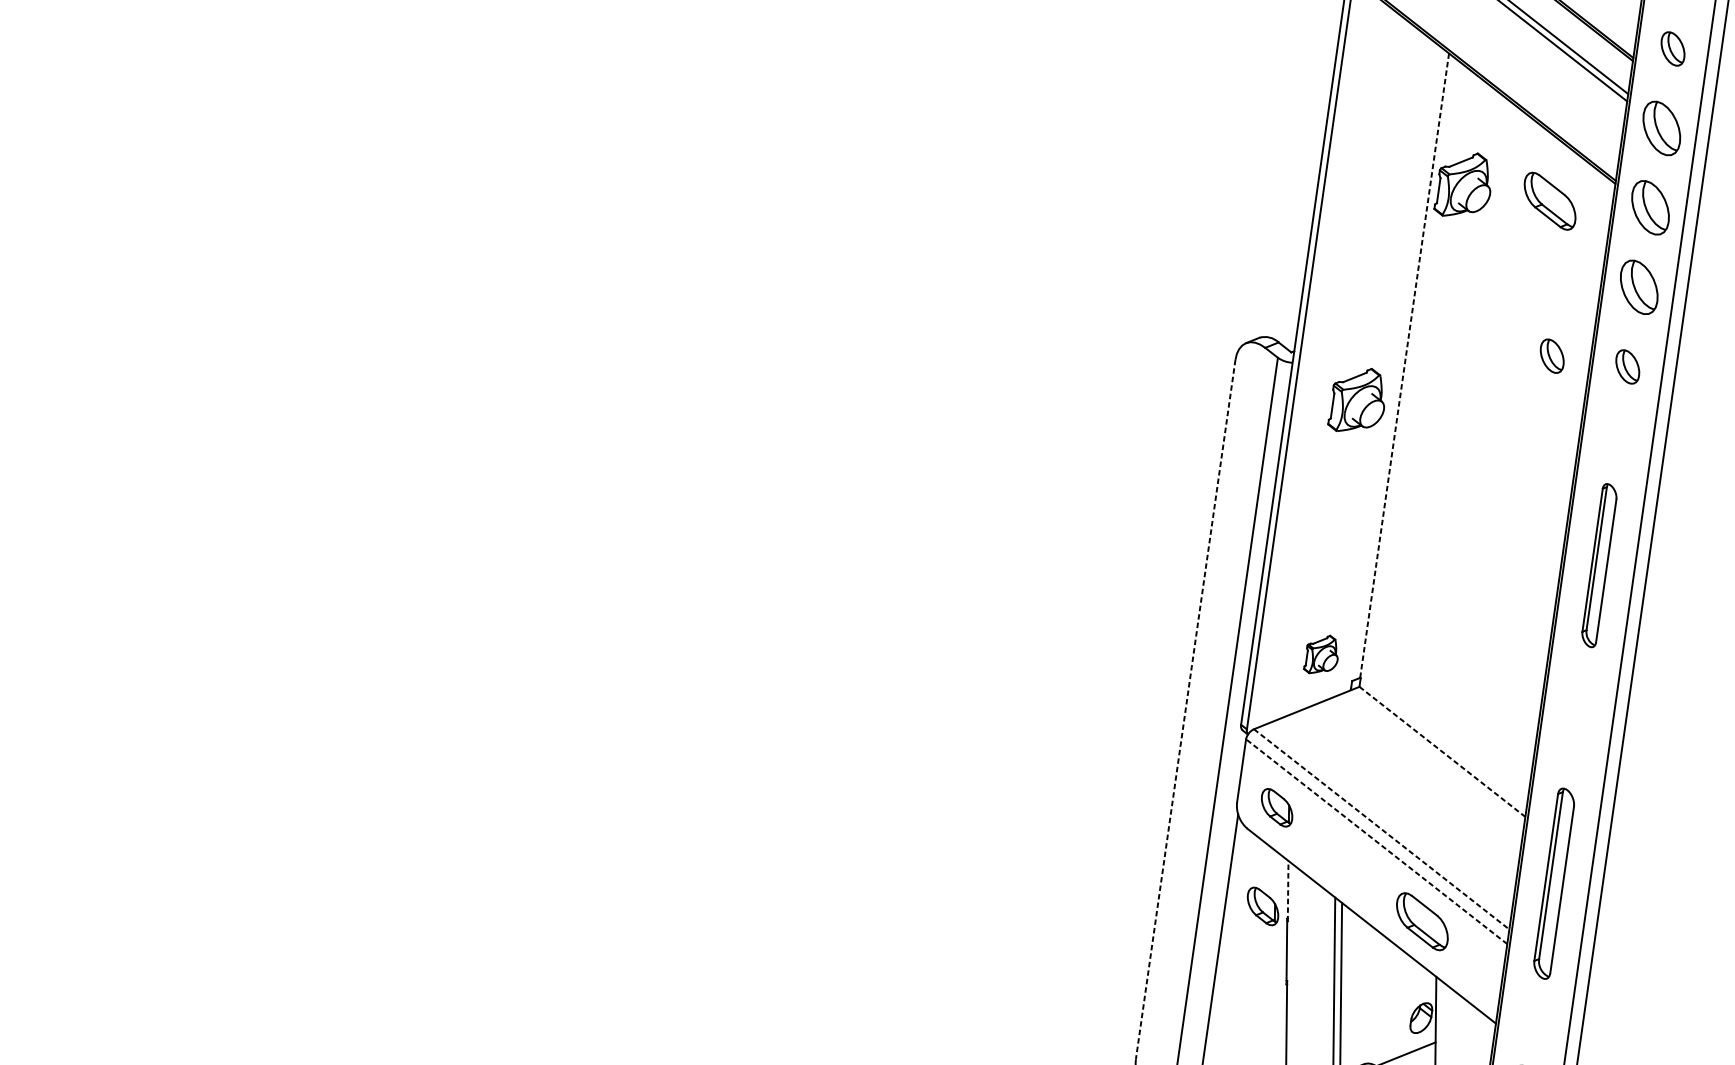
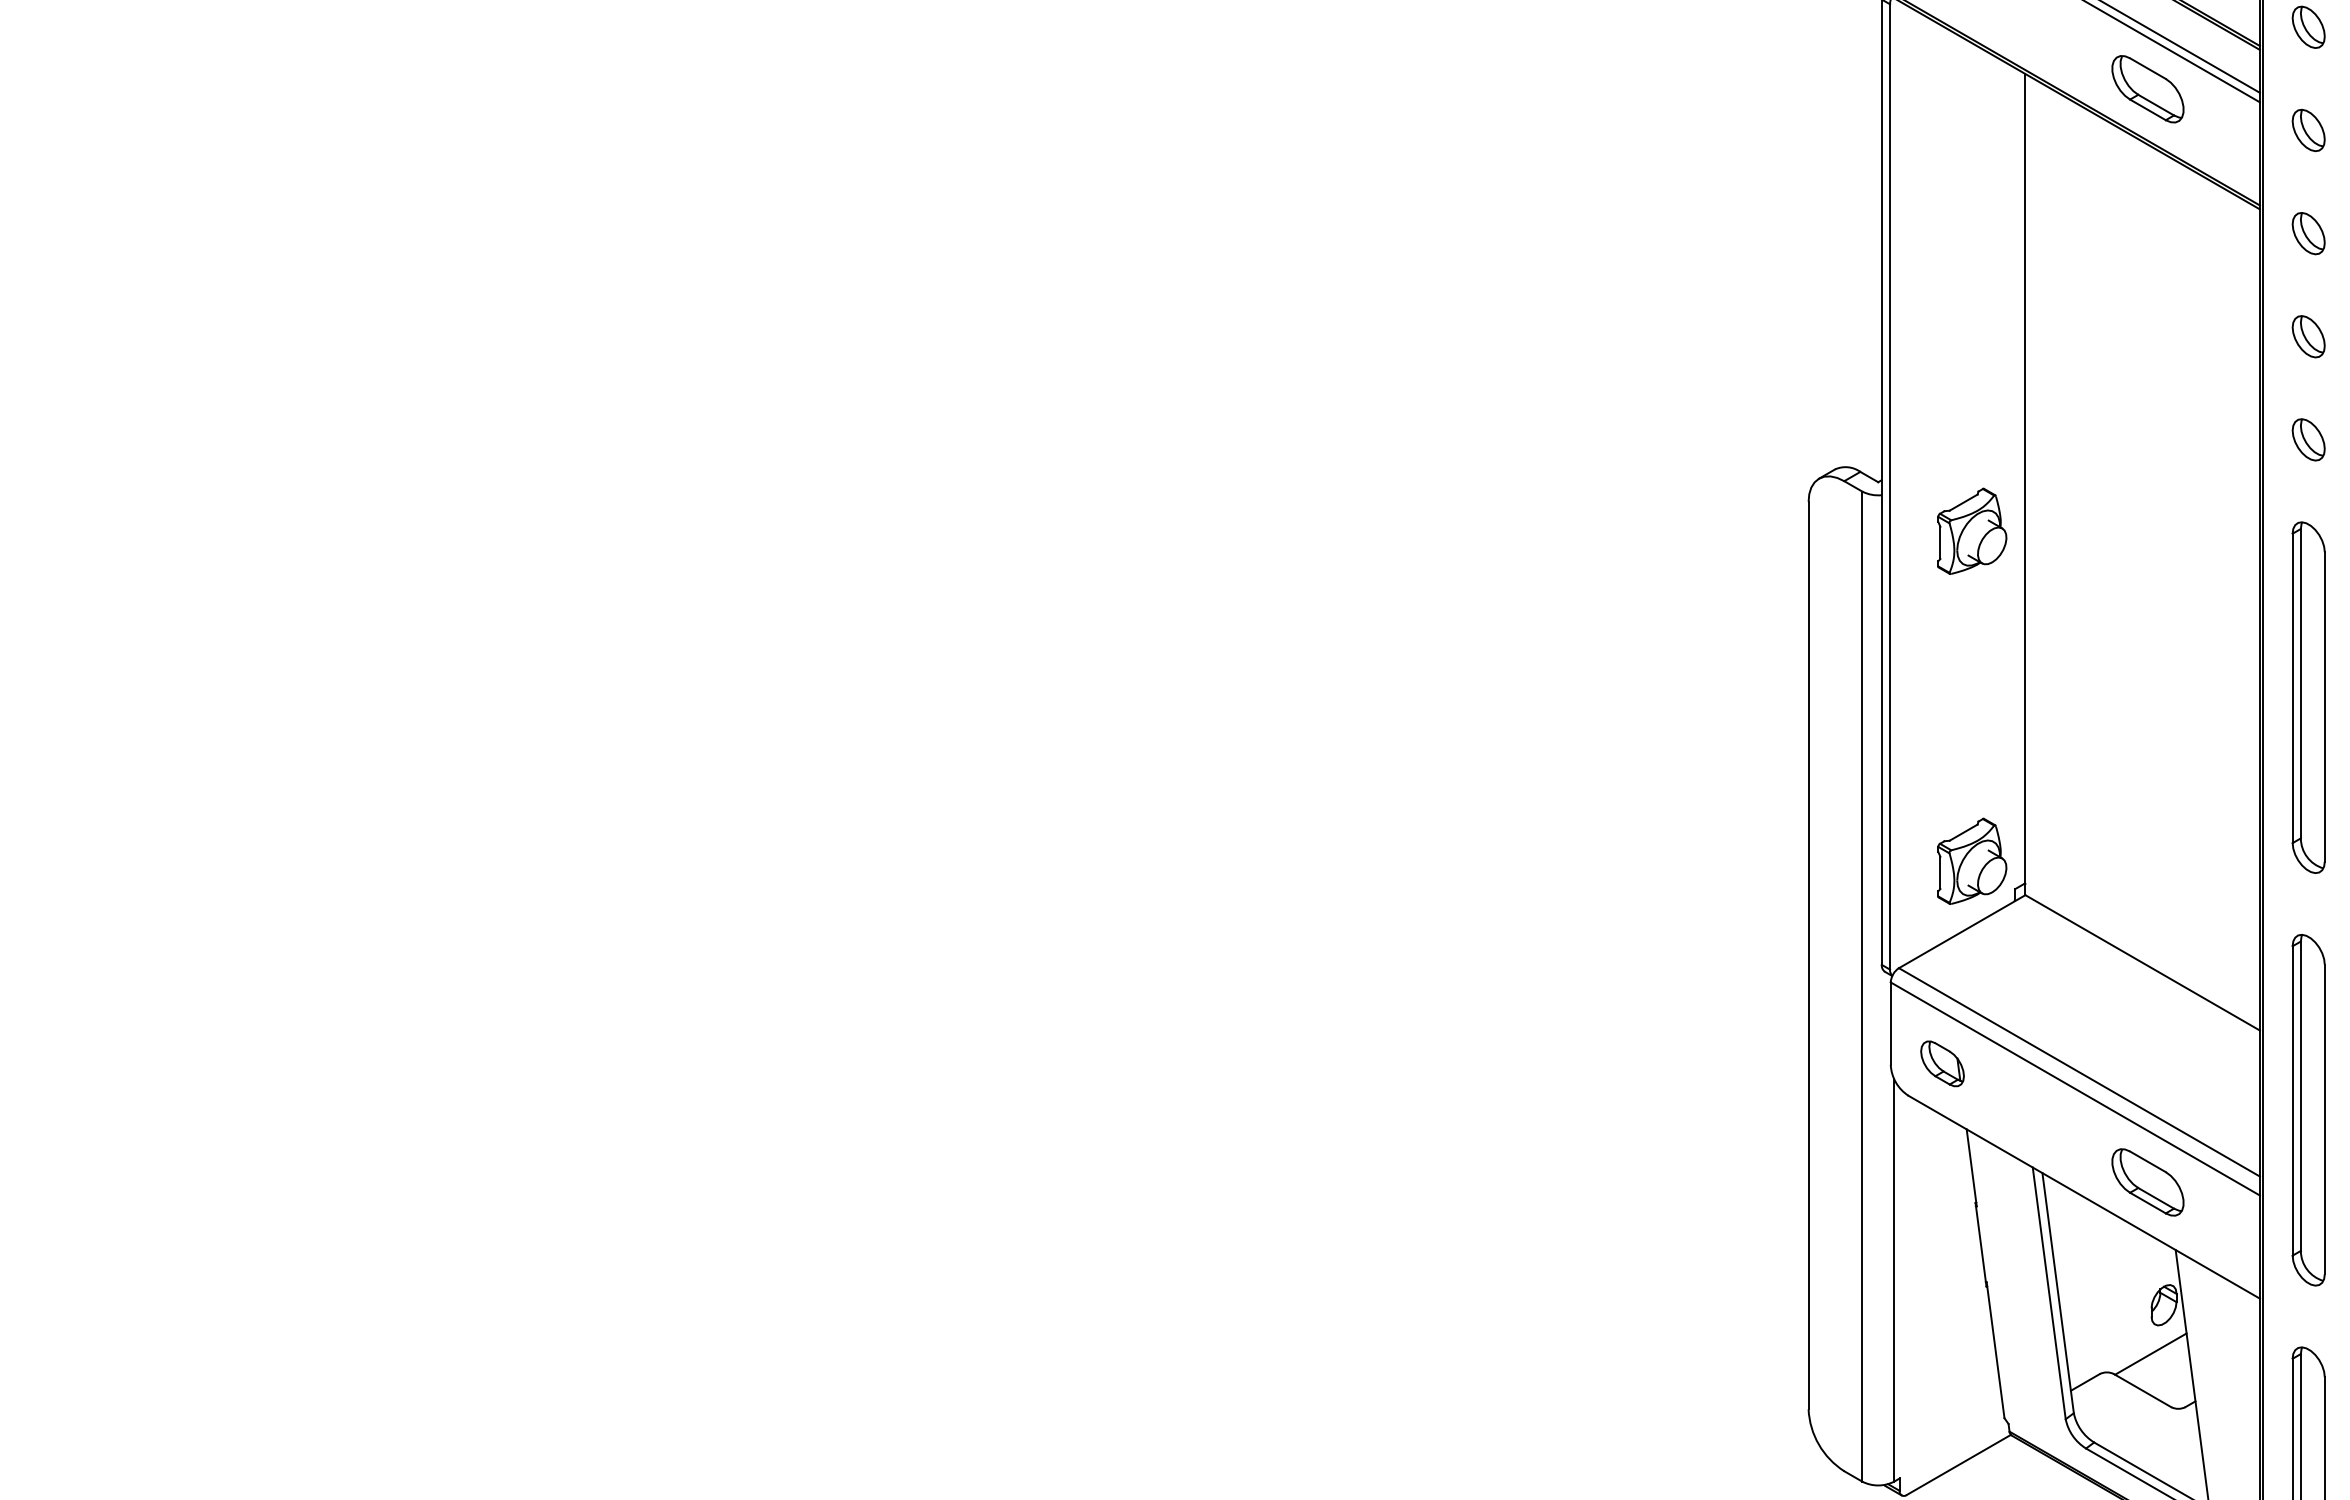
part: (1661, 128) -> (2308, 130), size x0.62
part: (1464, 184) -> (2068, 237), removed
part: (1549, 201) -> (2147, 89), moved
part: (1650, 207) -> (2308, 233), size x0.62
part: (1638, 287) -> (2308, 336), size x0.62
part: (1552, 355) -> (2210, 439), removed
line: (1404, 365) -> (2024, 478), dashed -> solid
part: (1599, 565) -> (2308, 697), size x1.67
part: (1322, 654) -> (1972, 860), size x1.67
line: (1185, 709) -> (1808, 955), dashed -> solid
line: (1442, 752) -> (2143, 963), dashed -> solid
line: (1381, 829) -> (2079, 1072), dashed -> solid
line: (1376, 841) -> (2074, 1088), dashed -> solid
part: (1554, 883) -> (2308, 1110), size x1.43
line: (1288, 890) -> (1971, 1167), dashed -> solid
part: (1263, 906) -> (1942, 1191), removed

